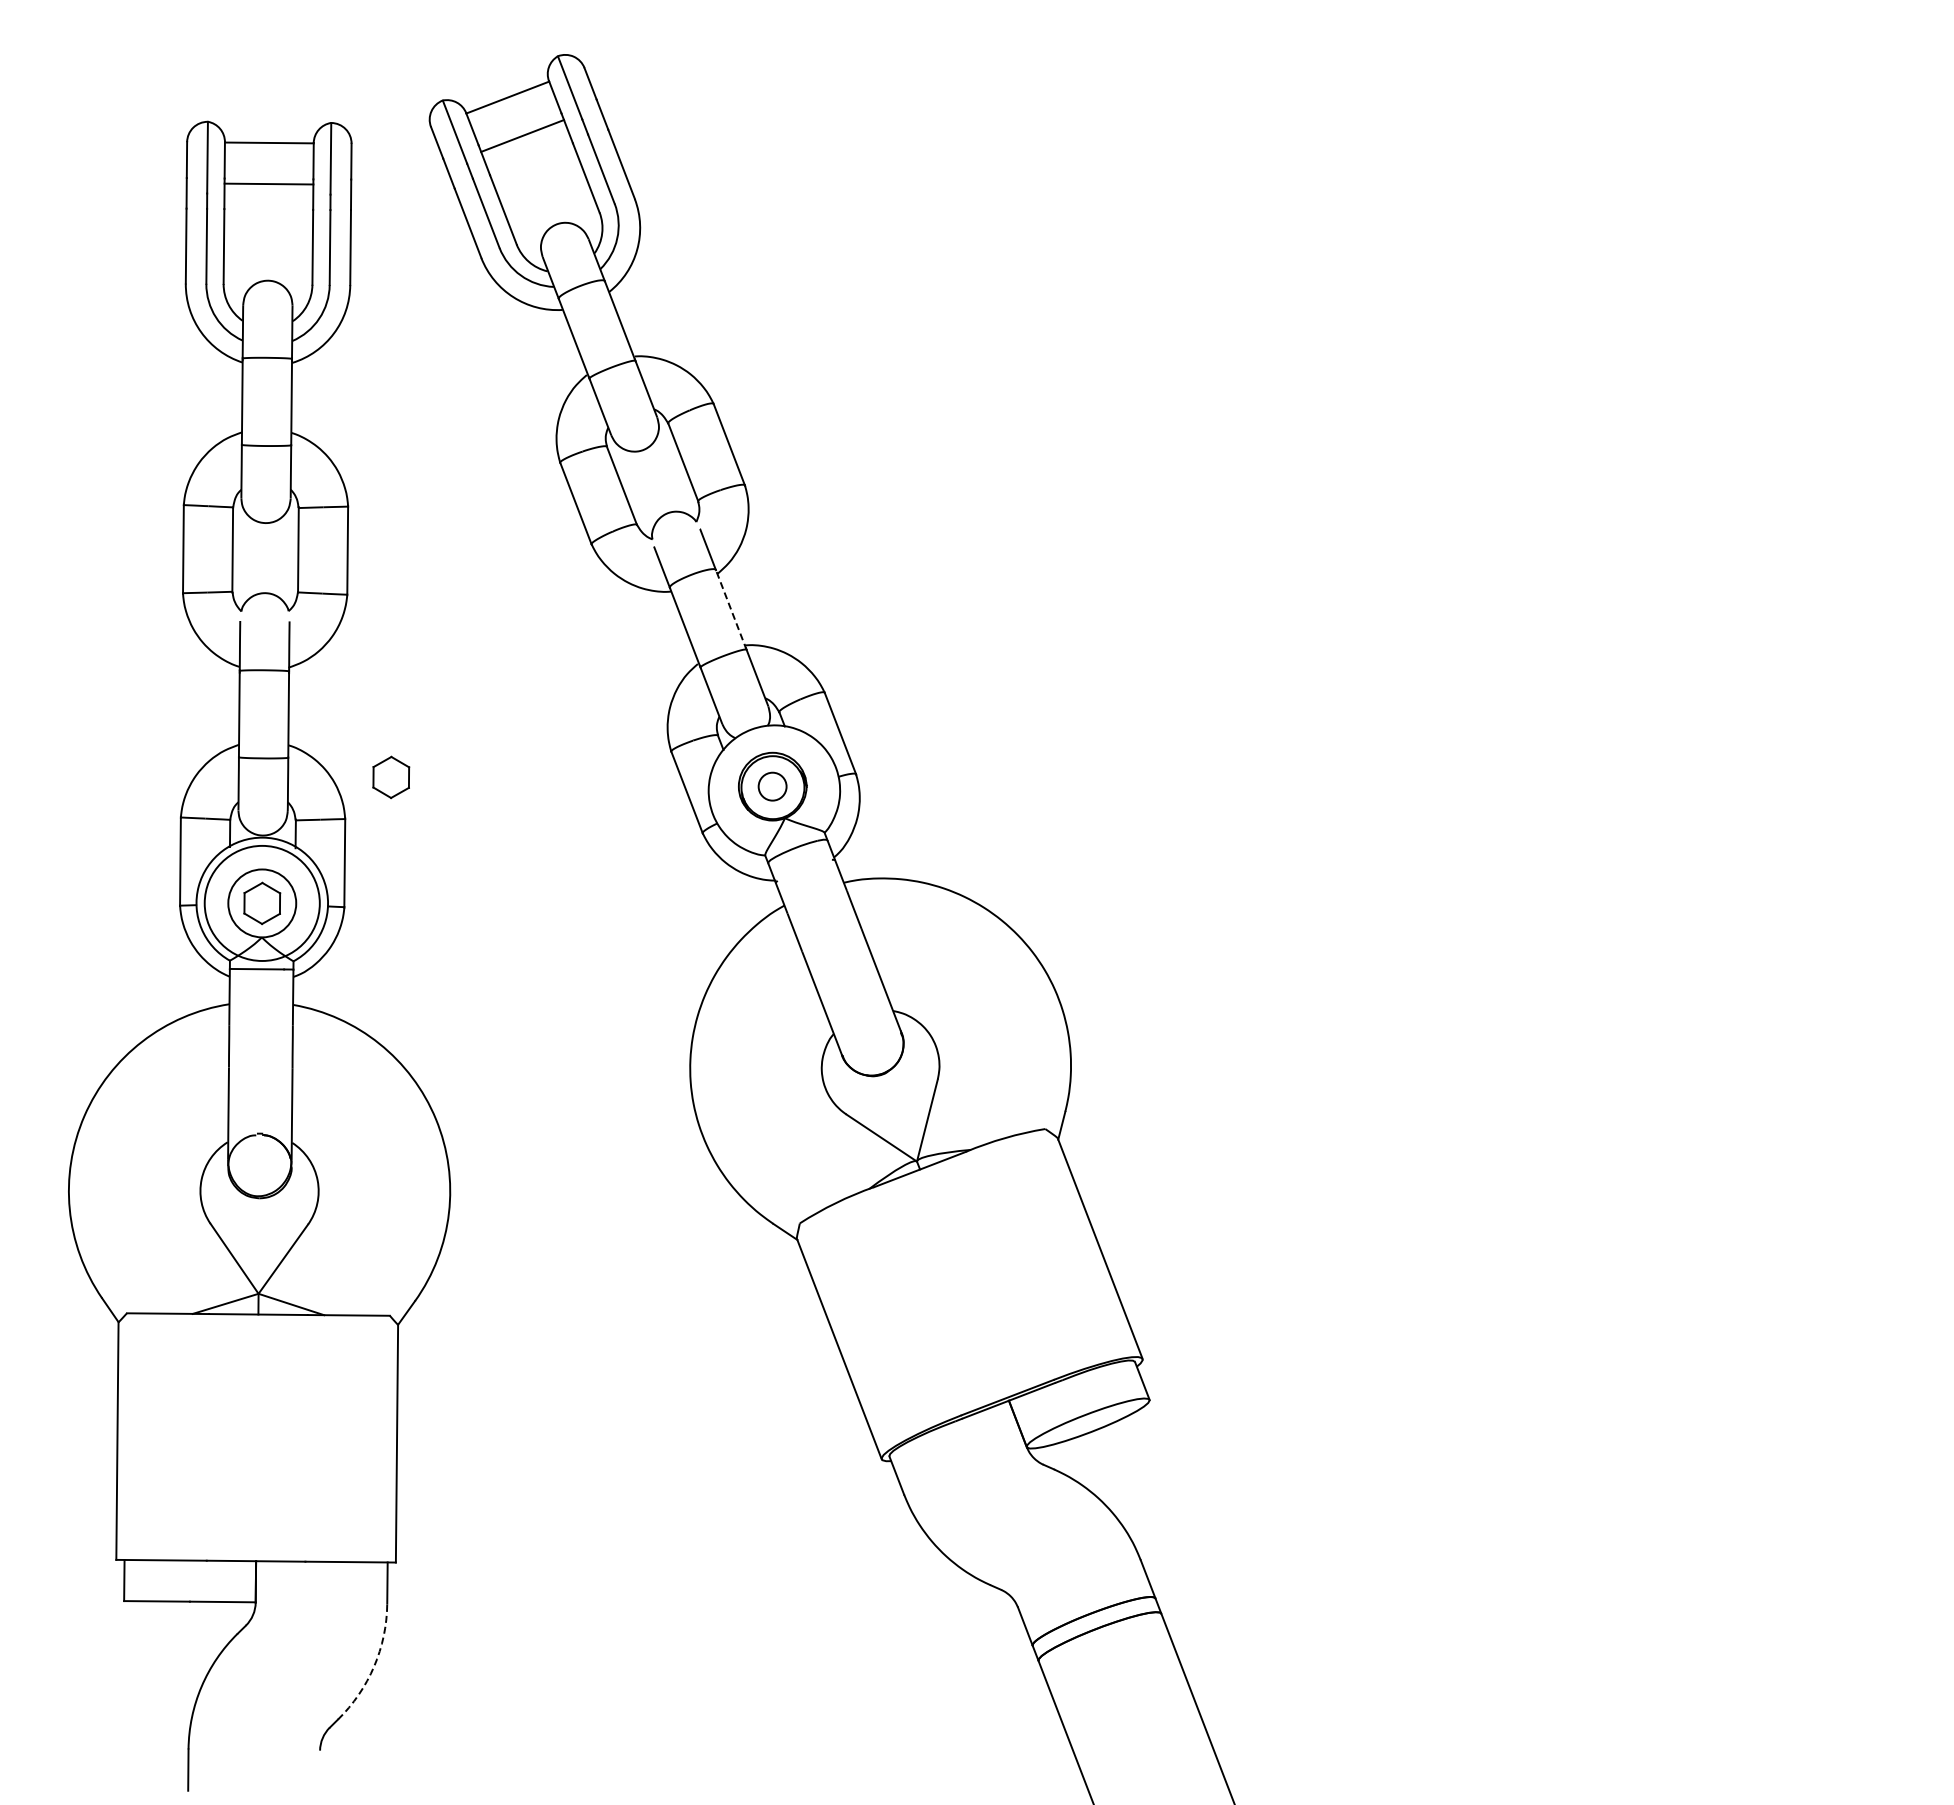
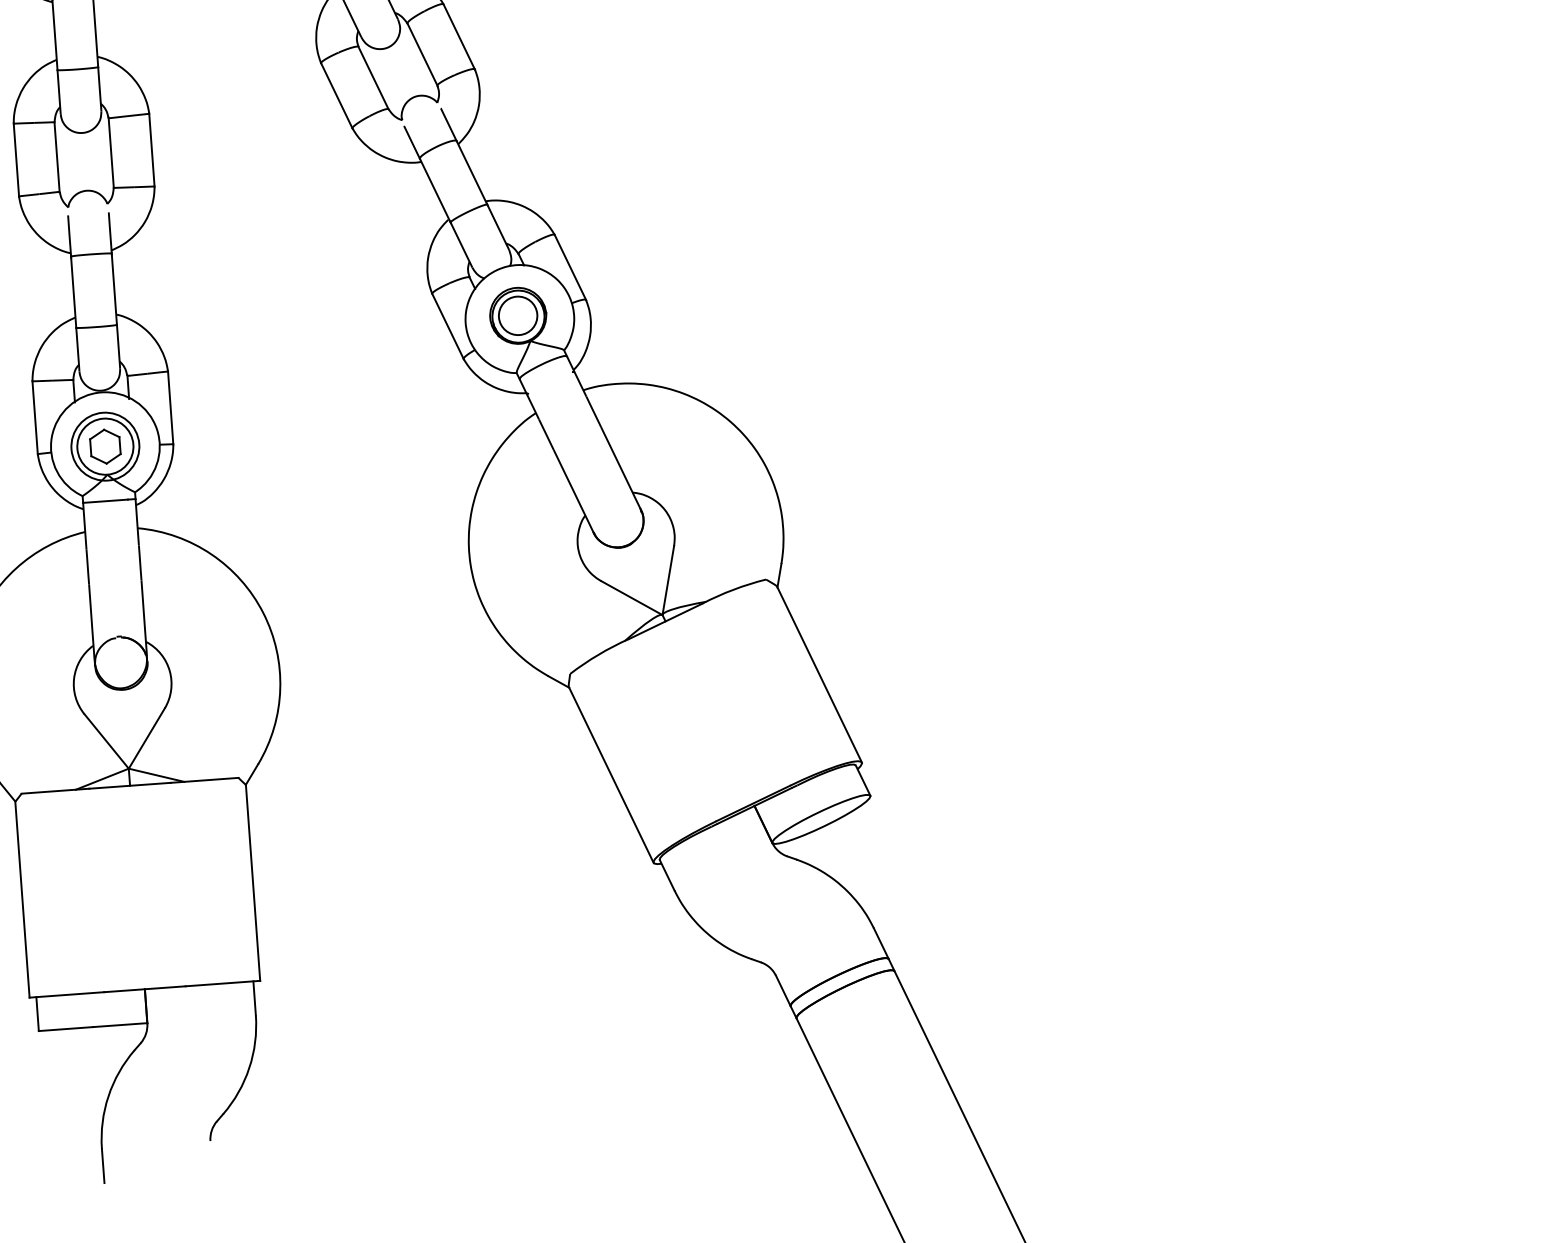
line: (731, 609) -> (472, 172), dashed -> solid
part: (391, 777) -> (203, 334), removed
circle: (772, 786) -> (518, 315), size x1.67
circle: (262, 903) -> (105, 446), size x0.71
arc: (374, 1666) -> (249, 1068), dashed -> solid

